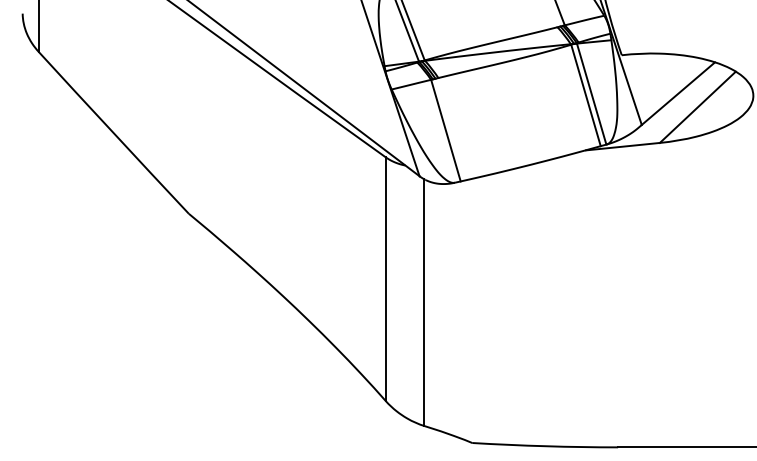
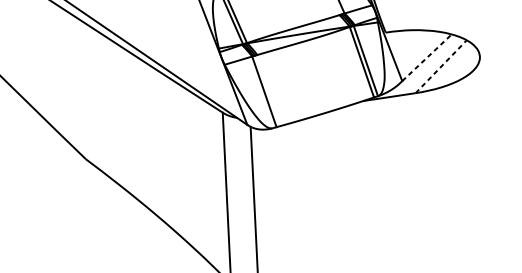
line: (678, 93) -> (427, 57), solid -> dashed
line: (698, 106) -> (441, 66), solid -> dashed

